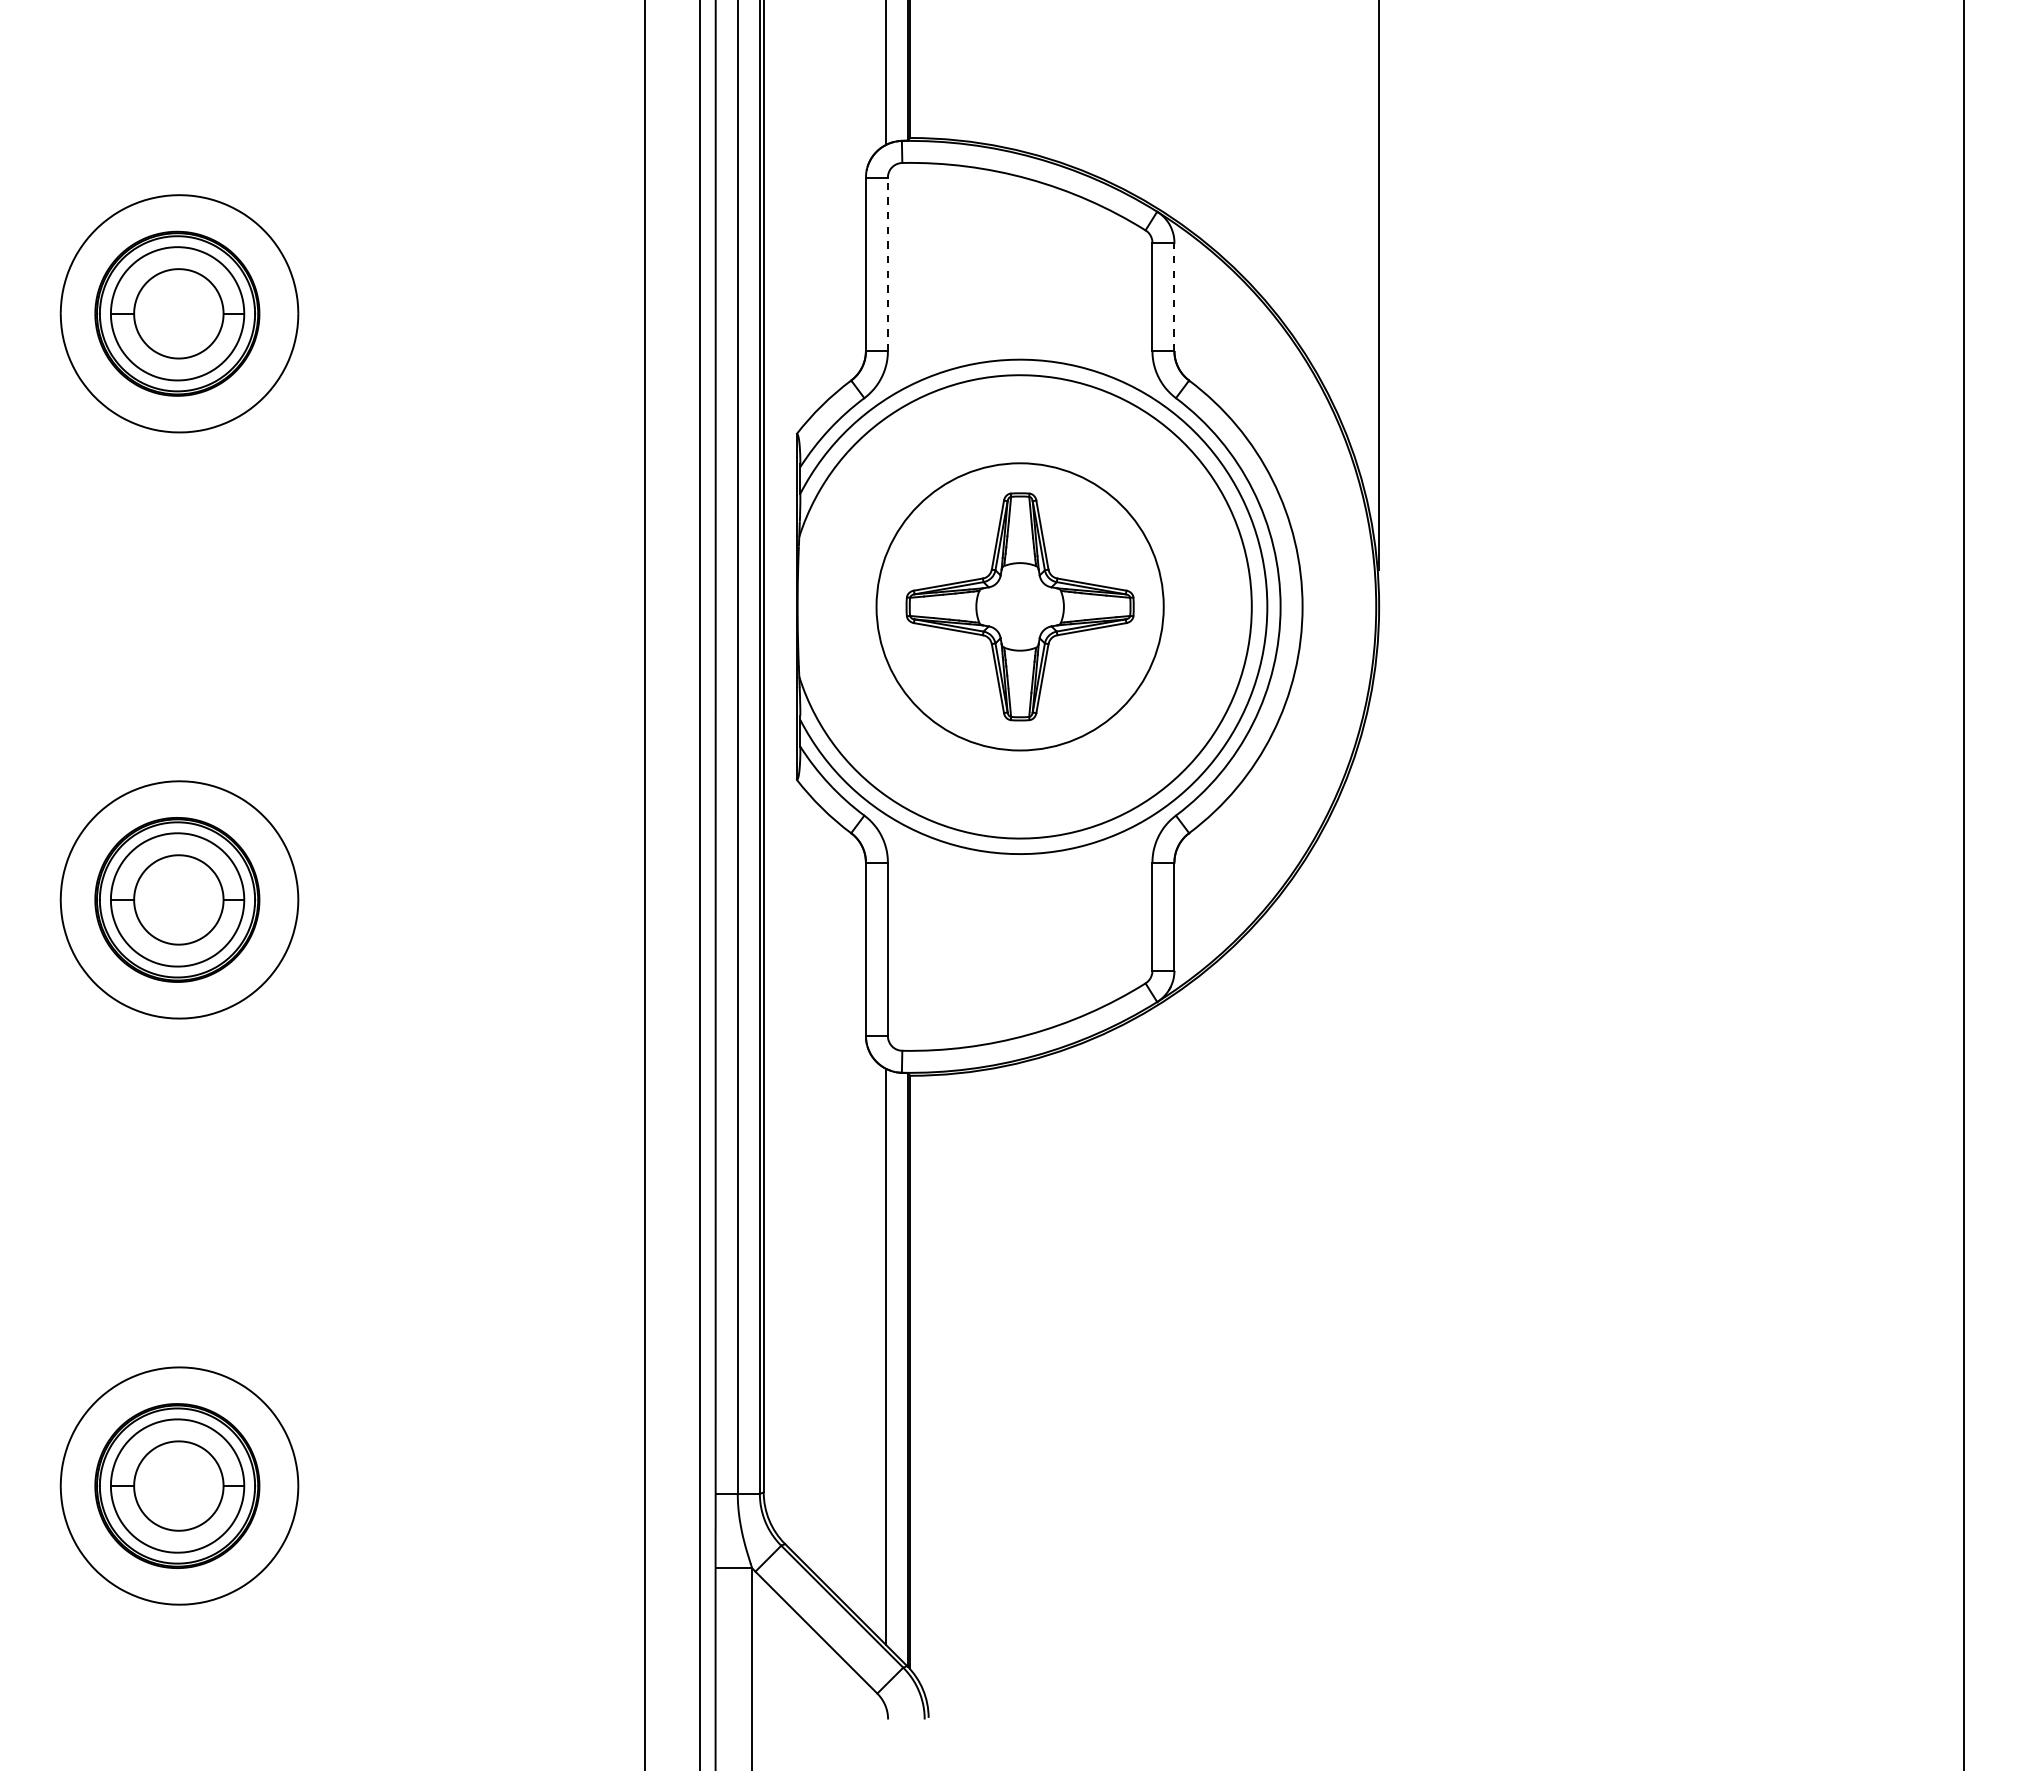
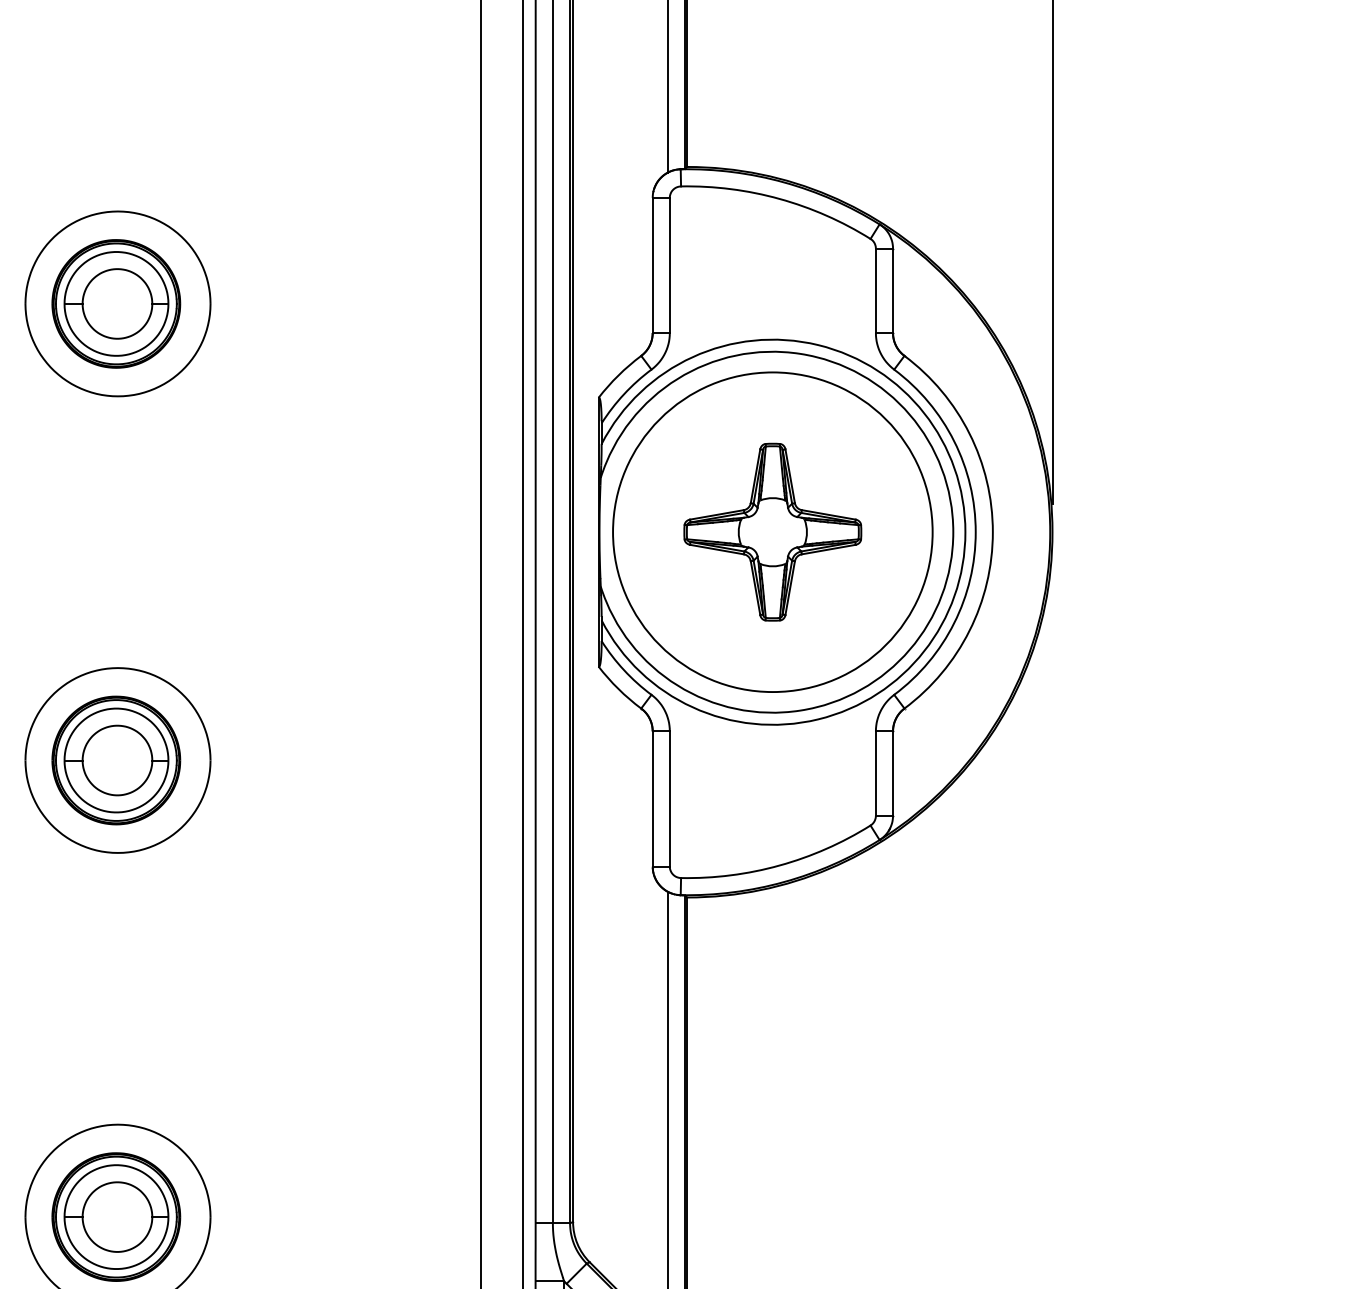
line: (887, 264) -> (669, 265), dashed -> solid
line: (1174, 296) -> (893, 290), dashed -> solid
circle: (1020, 606) -> (773, 531), size x1.43

